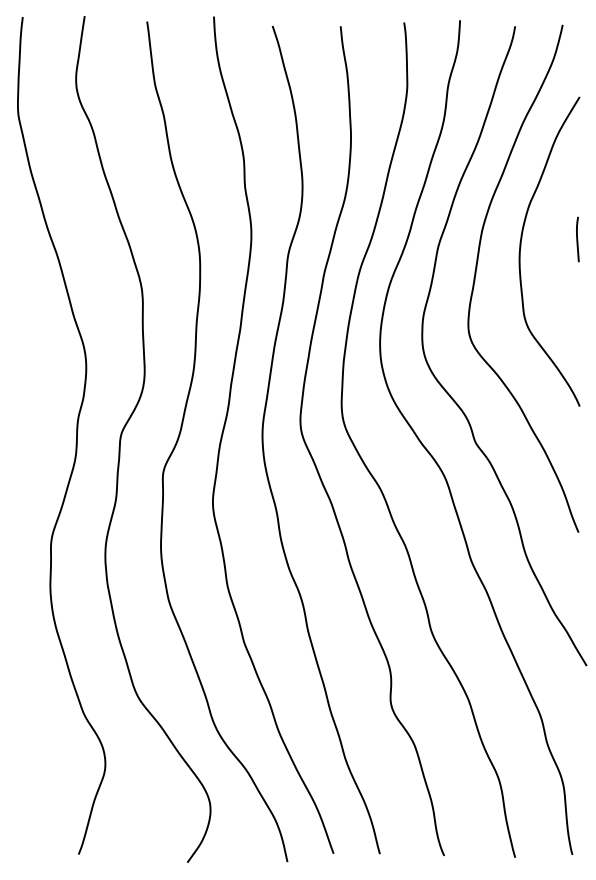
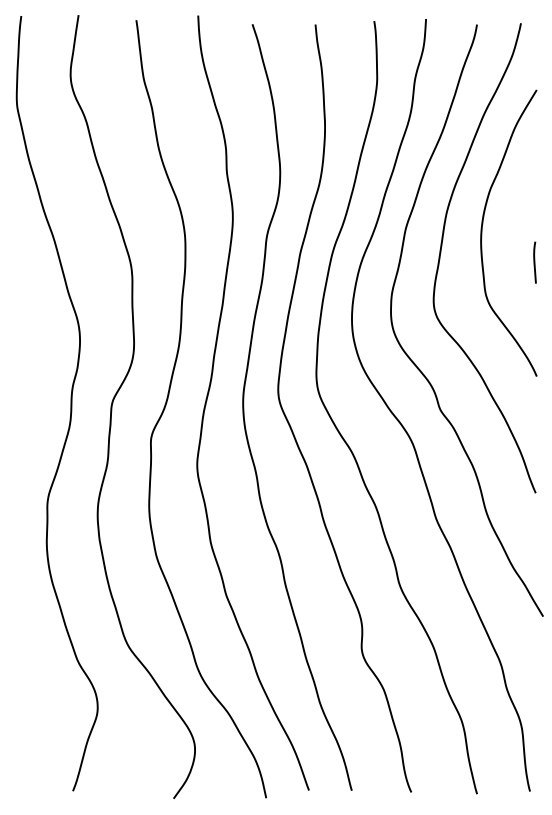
line: (577, 239) -> (534, 262), moved

